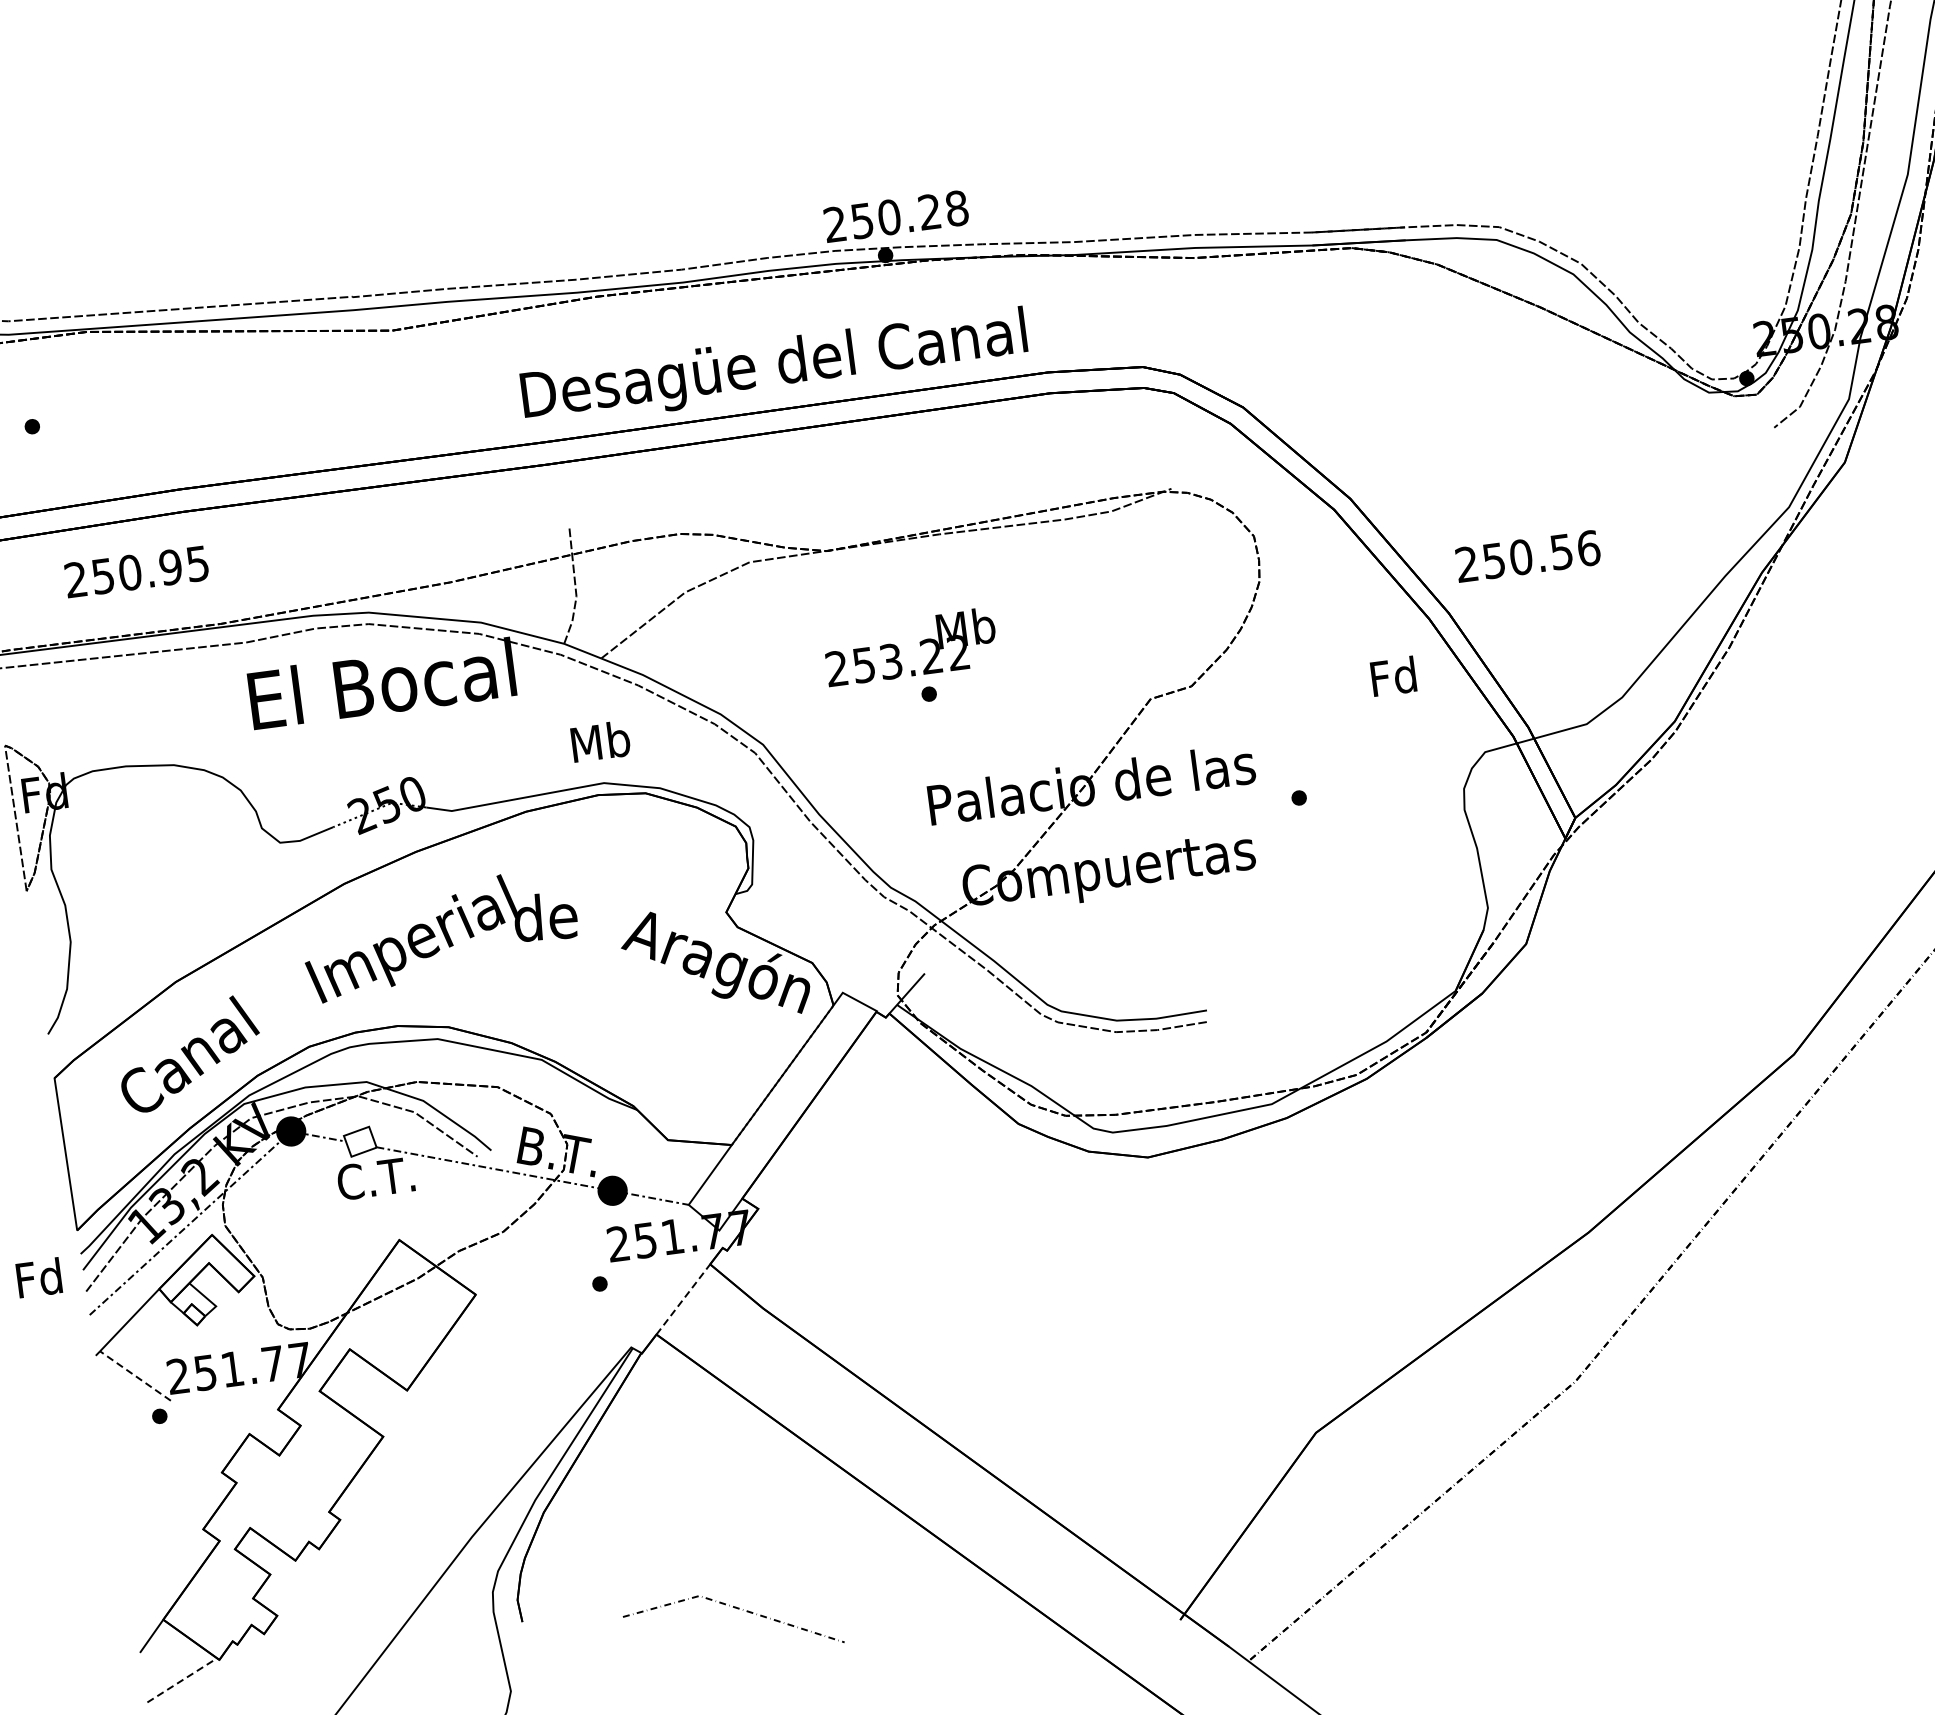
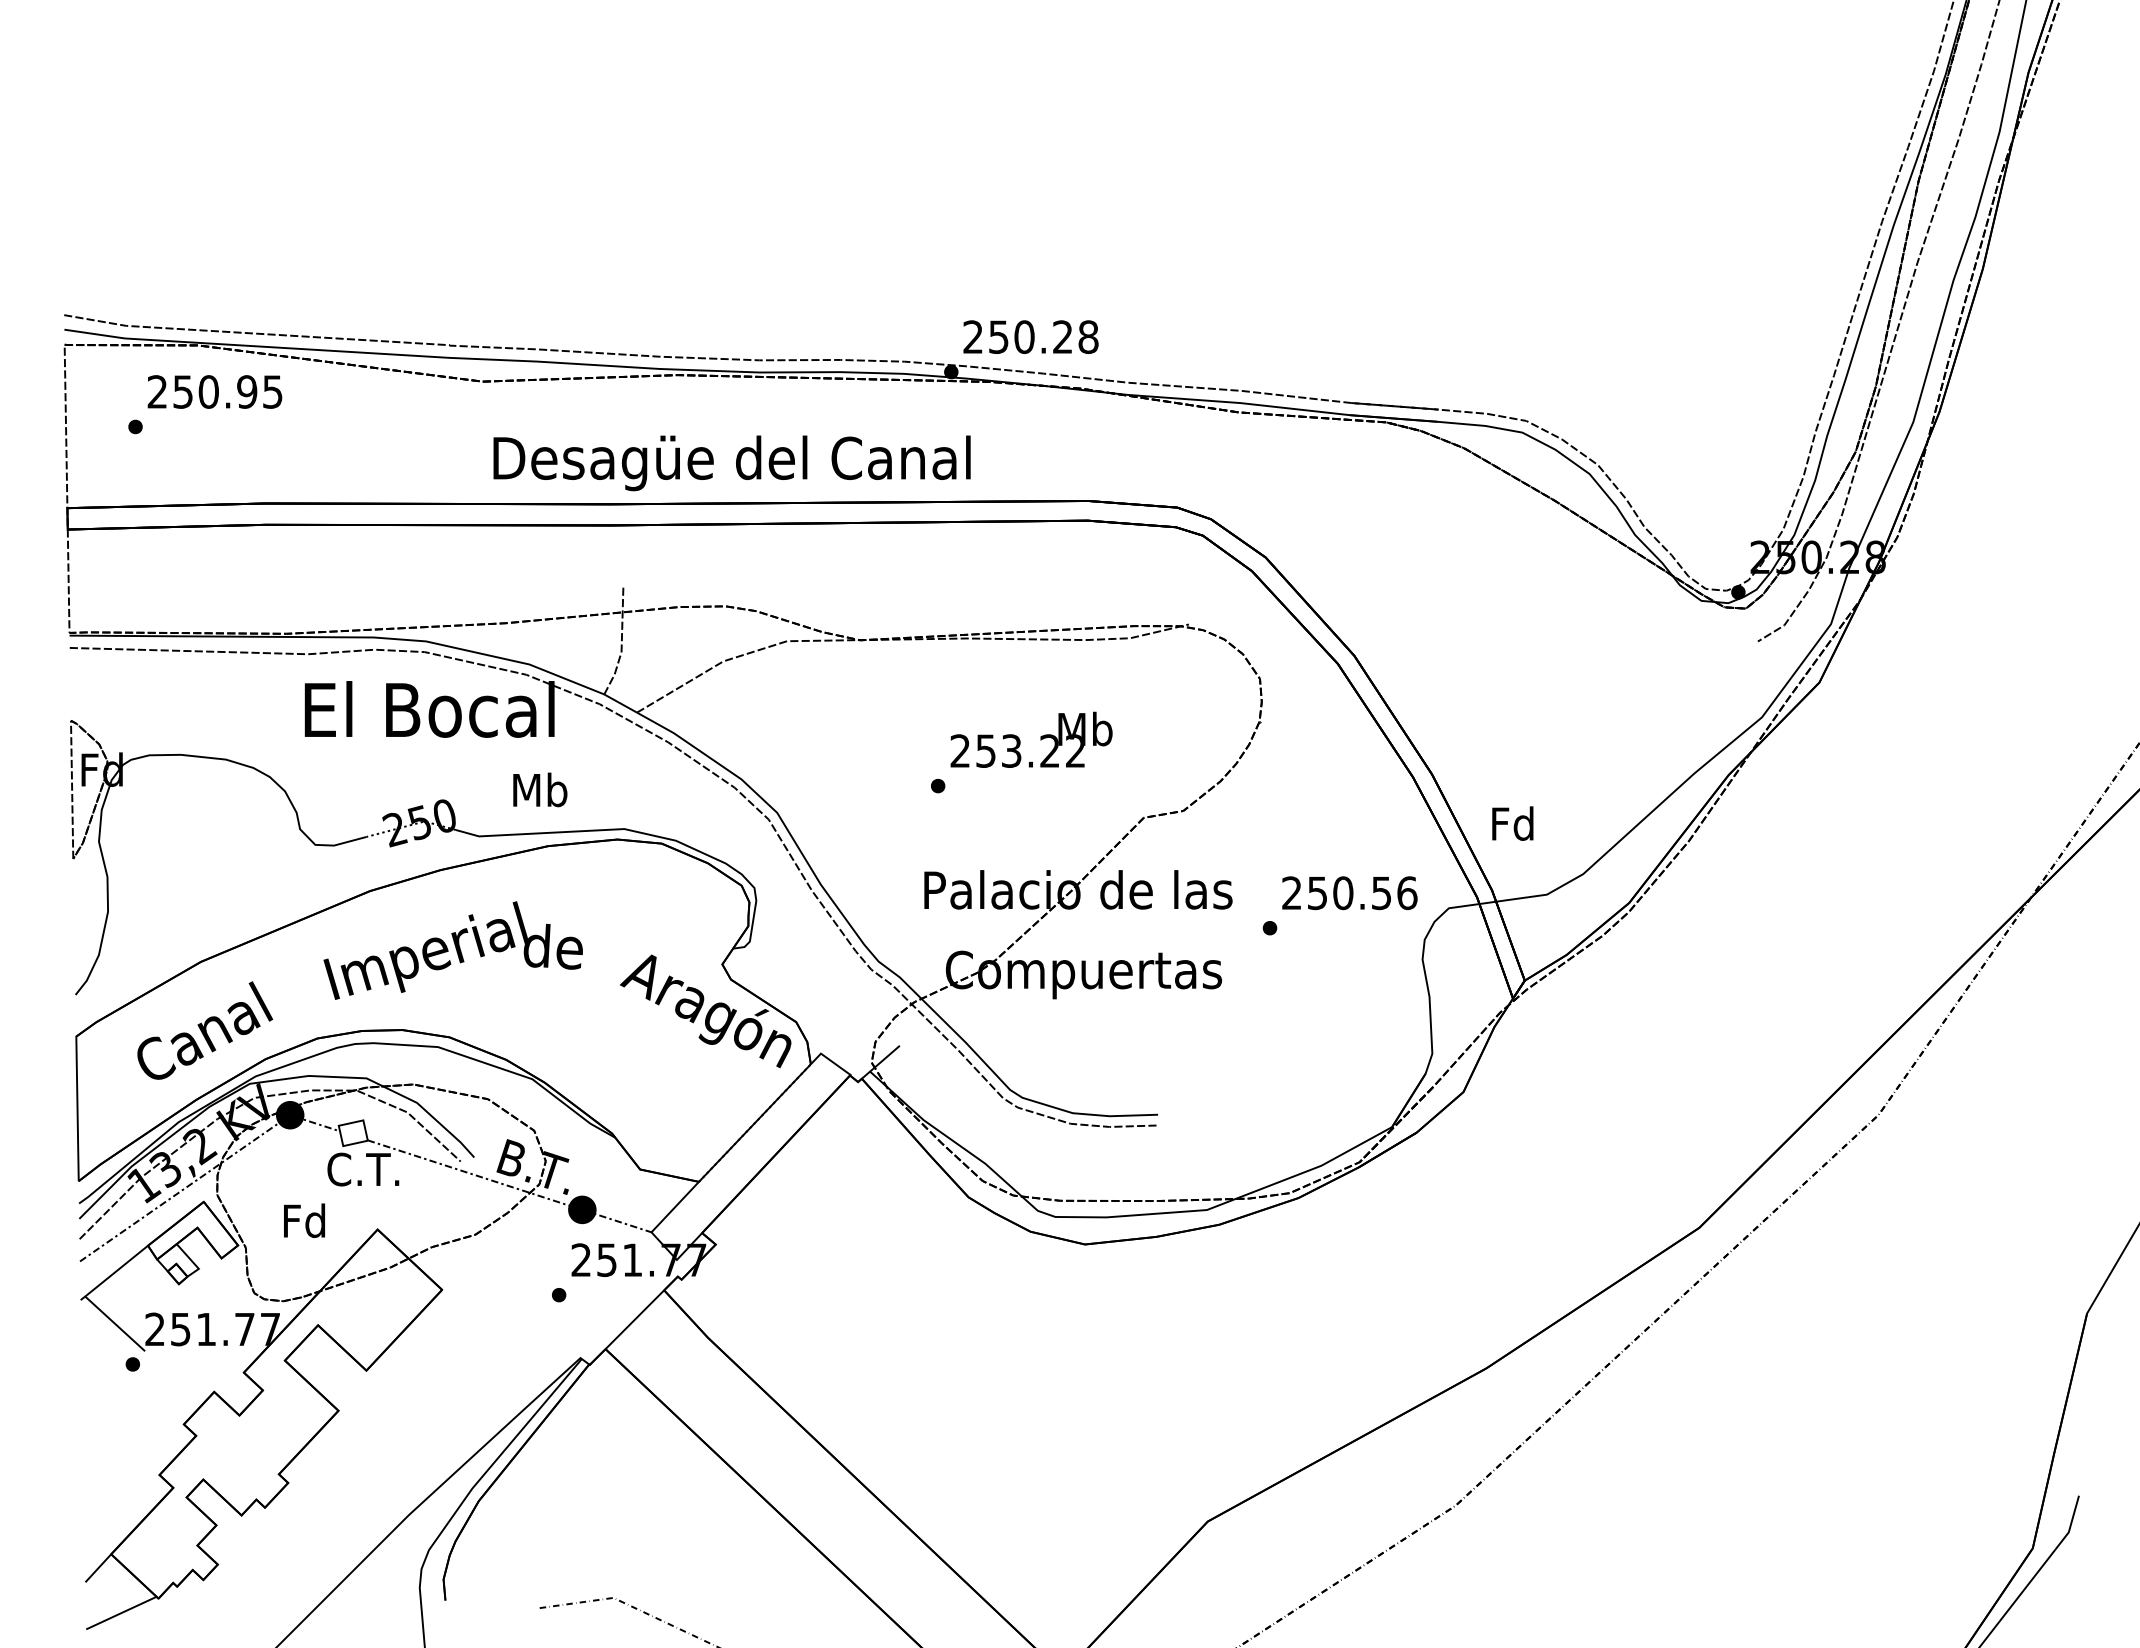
text: (895, 215) -> (1030, 336), moved
text: (773, 368) -> (731, 463), moved
text: (1527, 556) -> (1349, 893), moved
text: (136, 571) -> (214, 391), moved
text: (910, 646) -> (1031, 739), moved
text: (1393, 676) -> (1512, 823), moved
text: (600, 741) -> (540, 789), moved
text: (39, 1277) -> (304, 1220), moved
line: (682, 1299) -> (634, 1319), dashed -> solid
line: (135, 1375) -> (115, 1323), dashed -> solid
line: (182, 1680) -> (121, 1613), dashed -> solid

